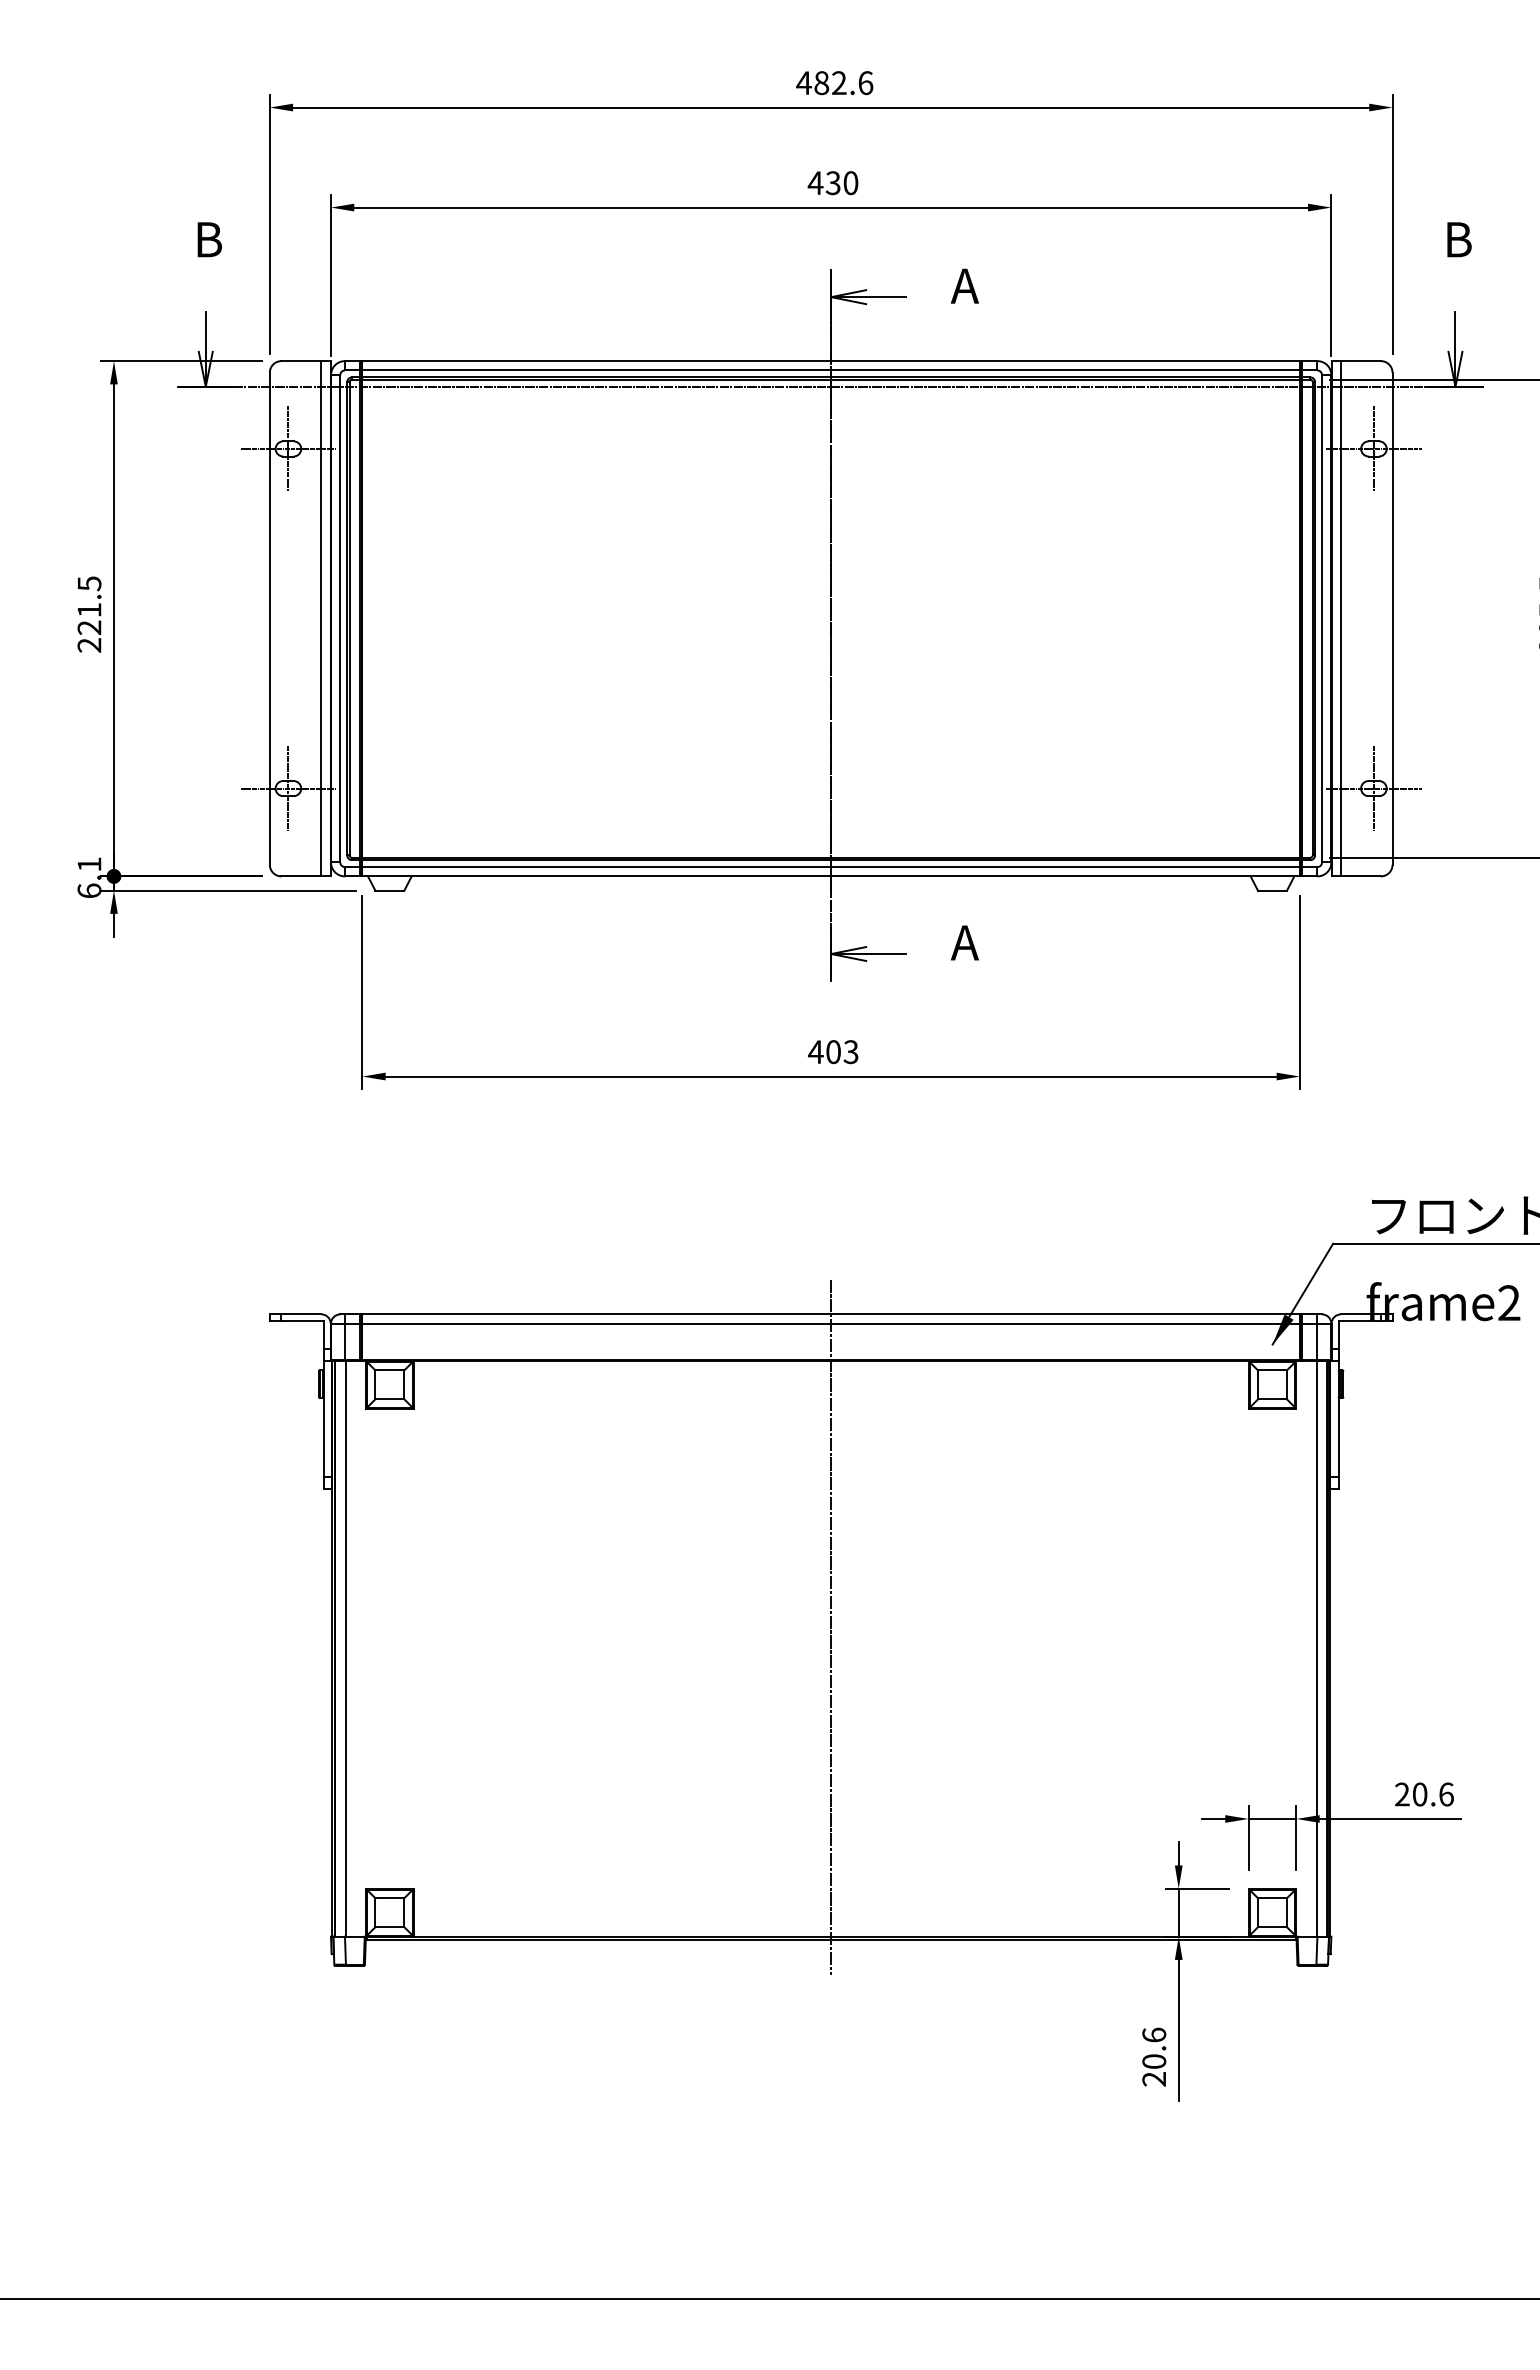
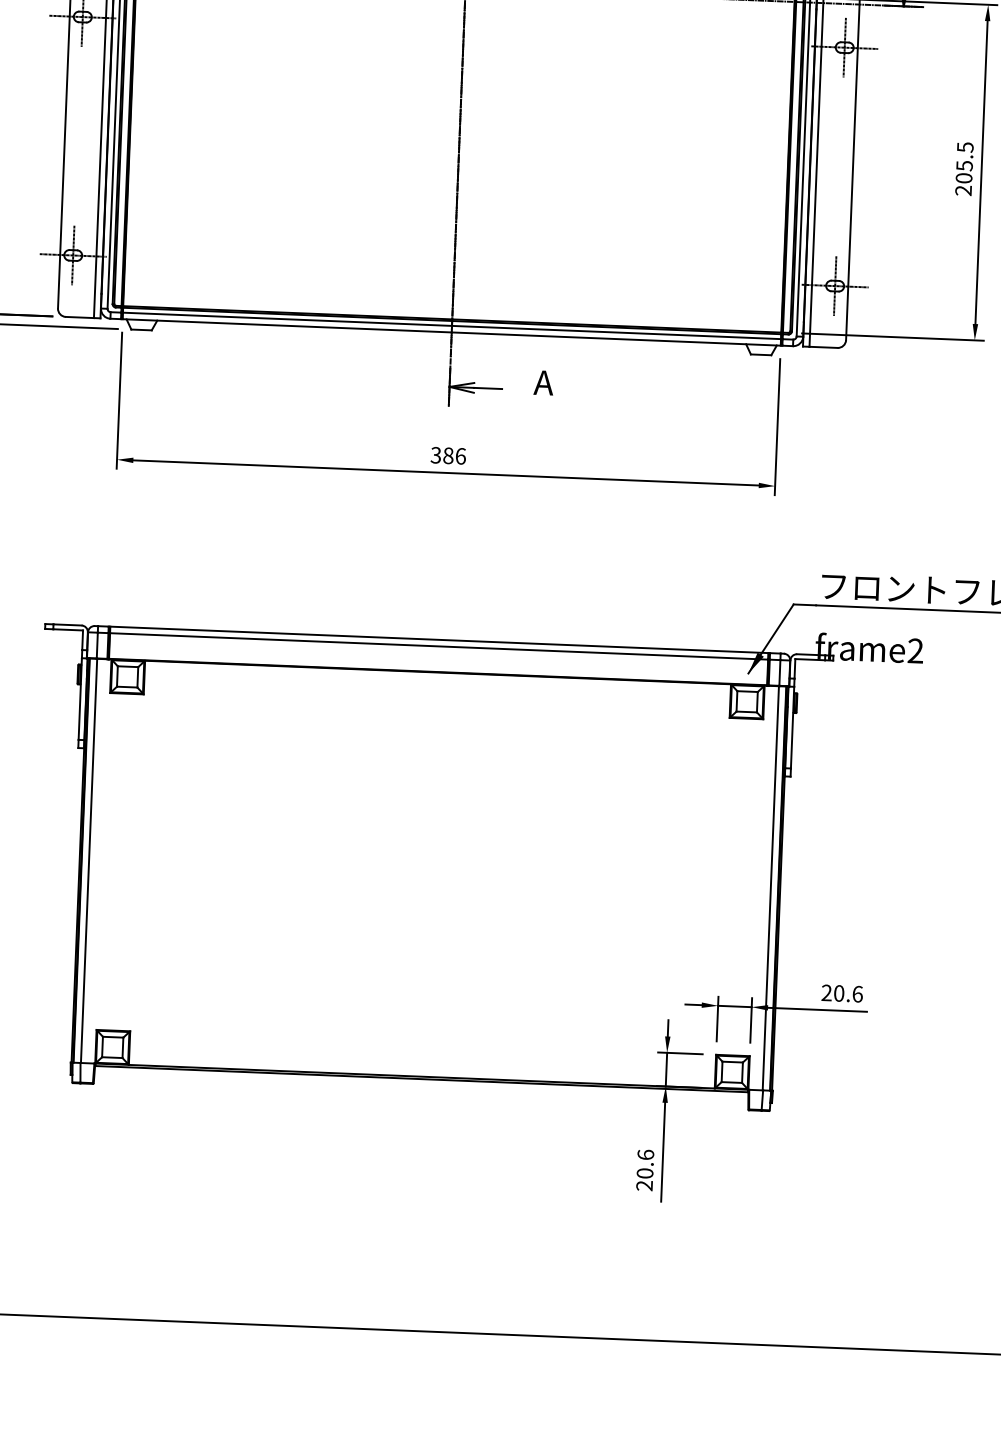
text: (833, 1052) -> (448, 456), 403 -> 386
line: (831, 1627) -> (430, 859), removed

